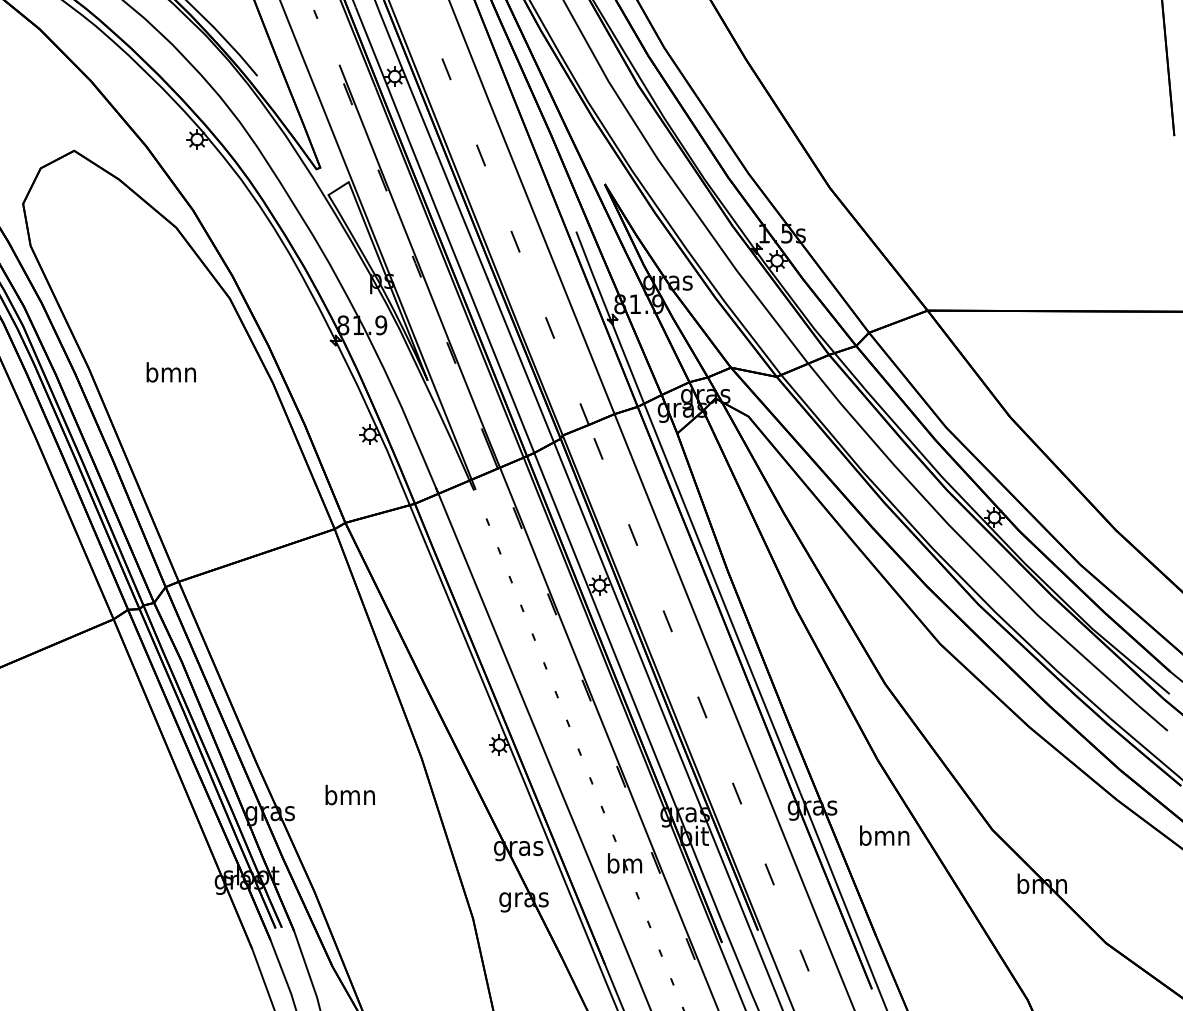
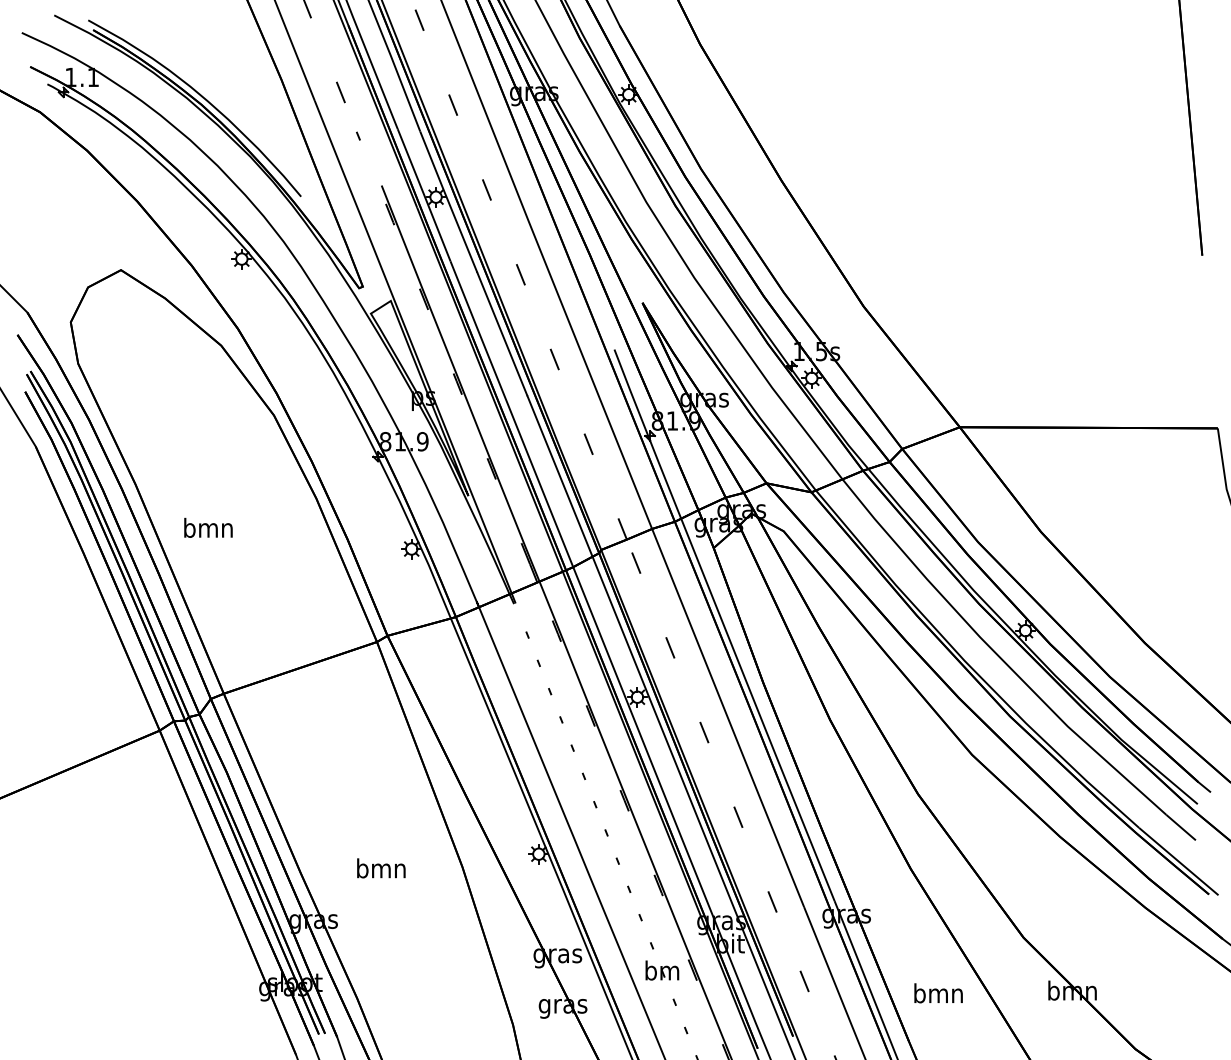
text: (171, 371) -> (208, 527), moved
text: (350, 795) -> (381, 868), moved
text: (884, 835) -> (938, 993), moved

